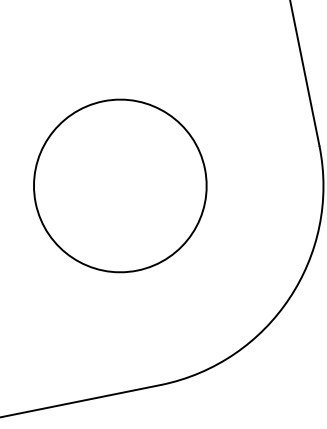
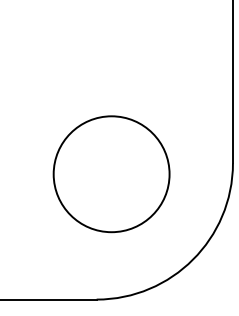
circle: (120, 186) -> (111, 174), moved

